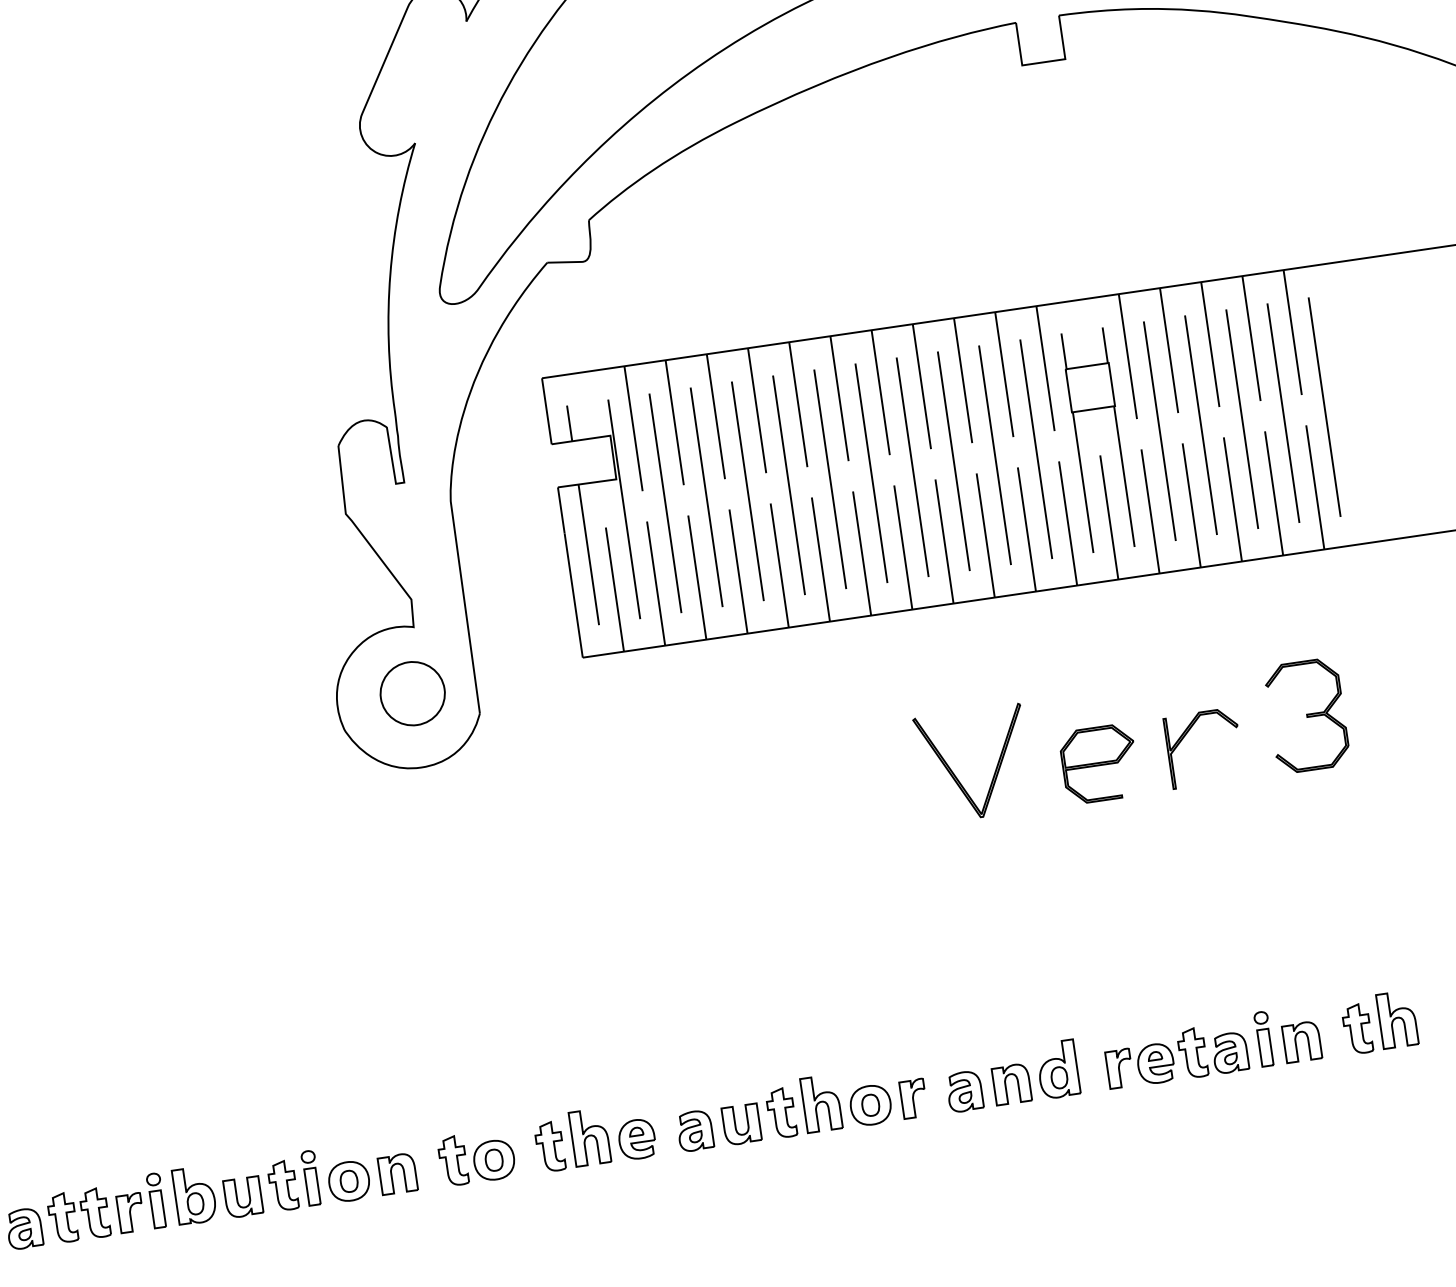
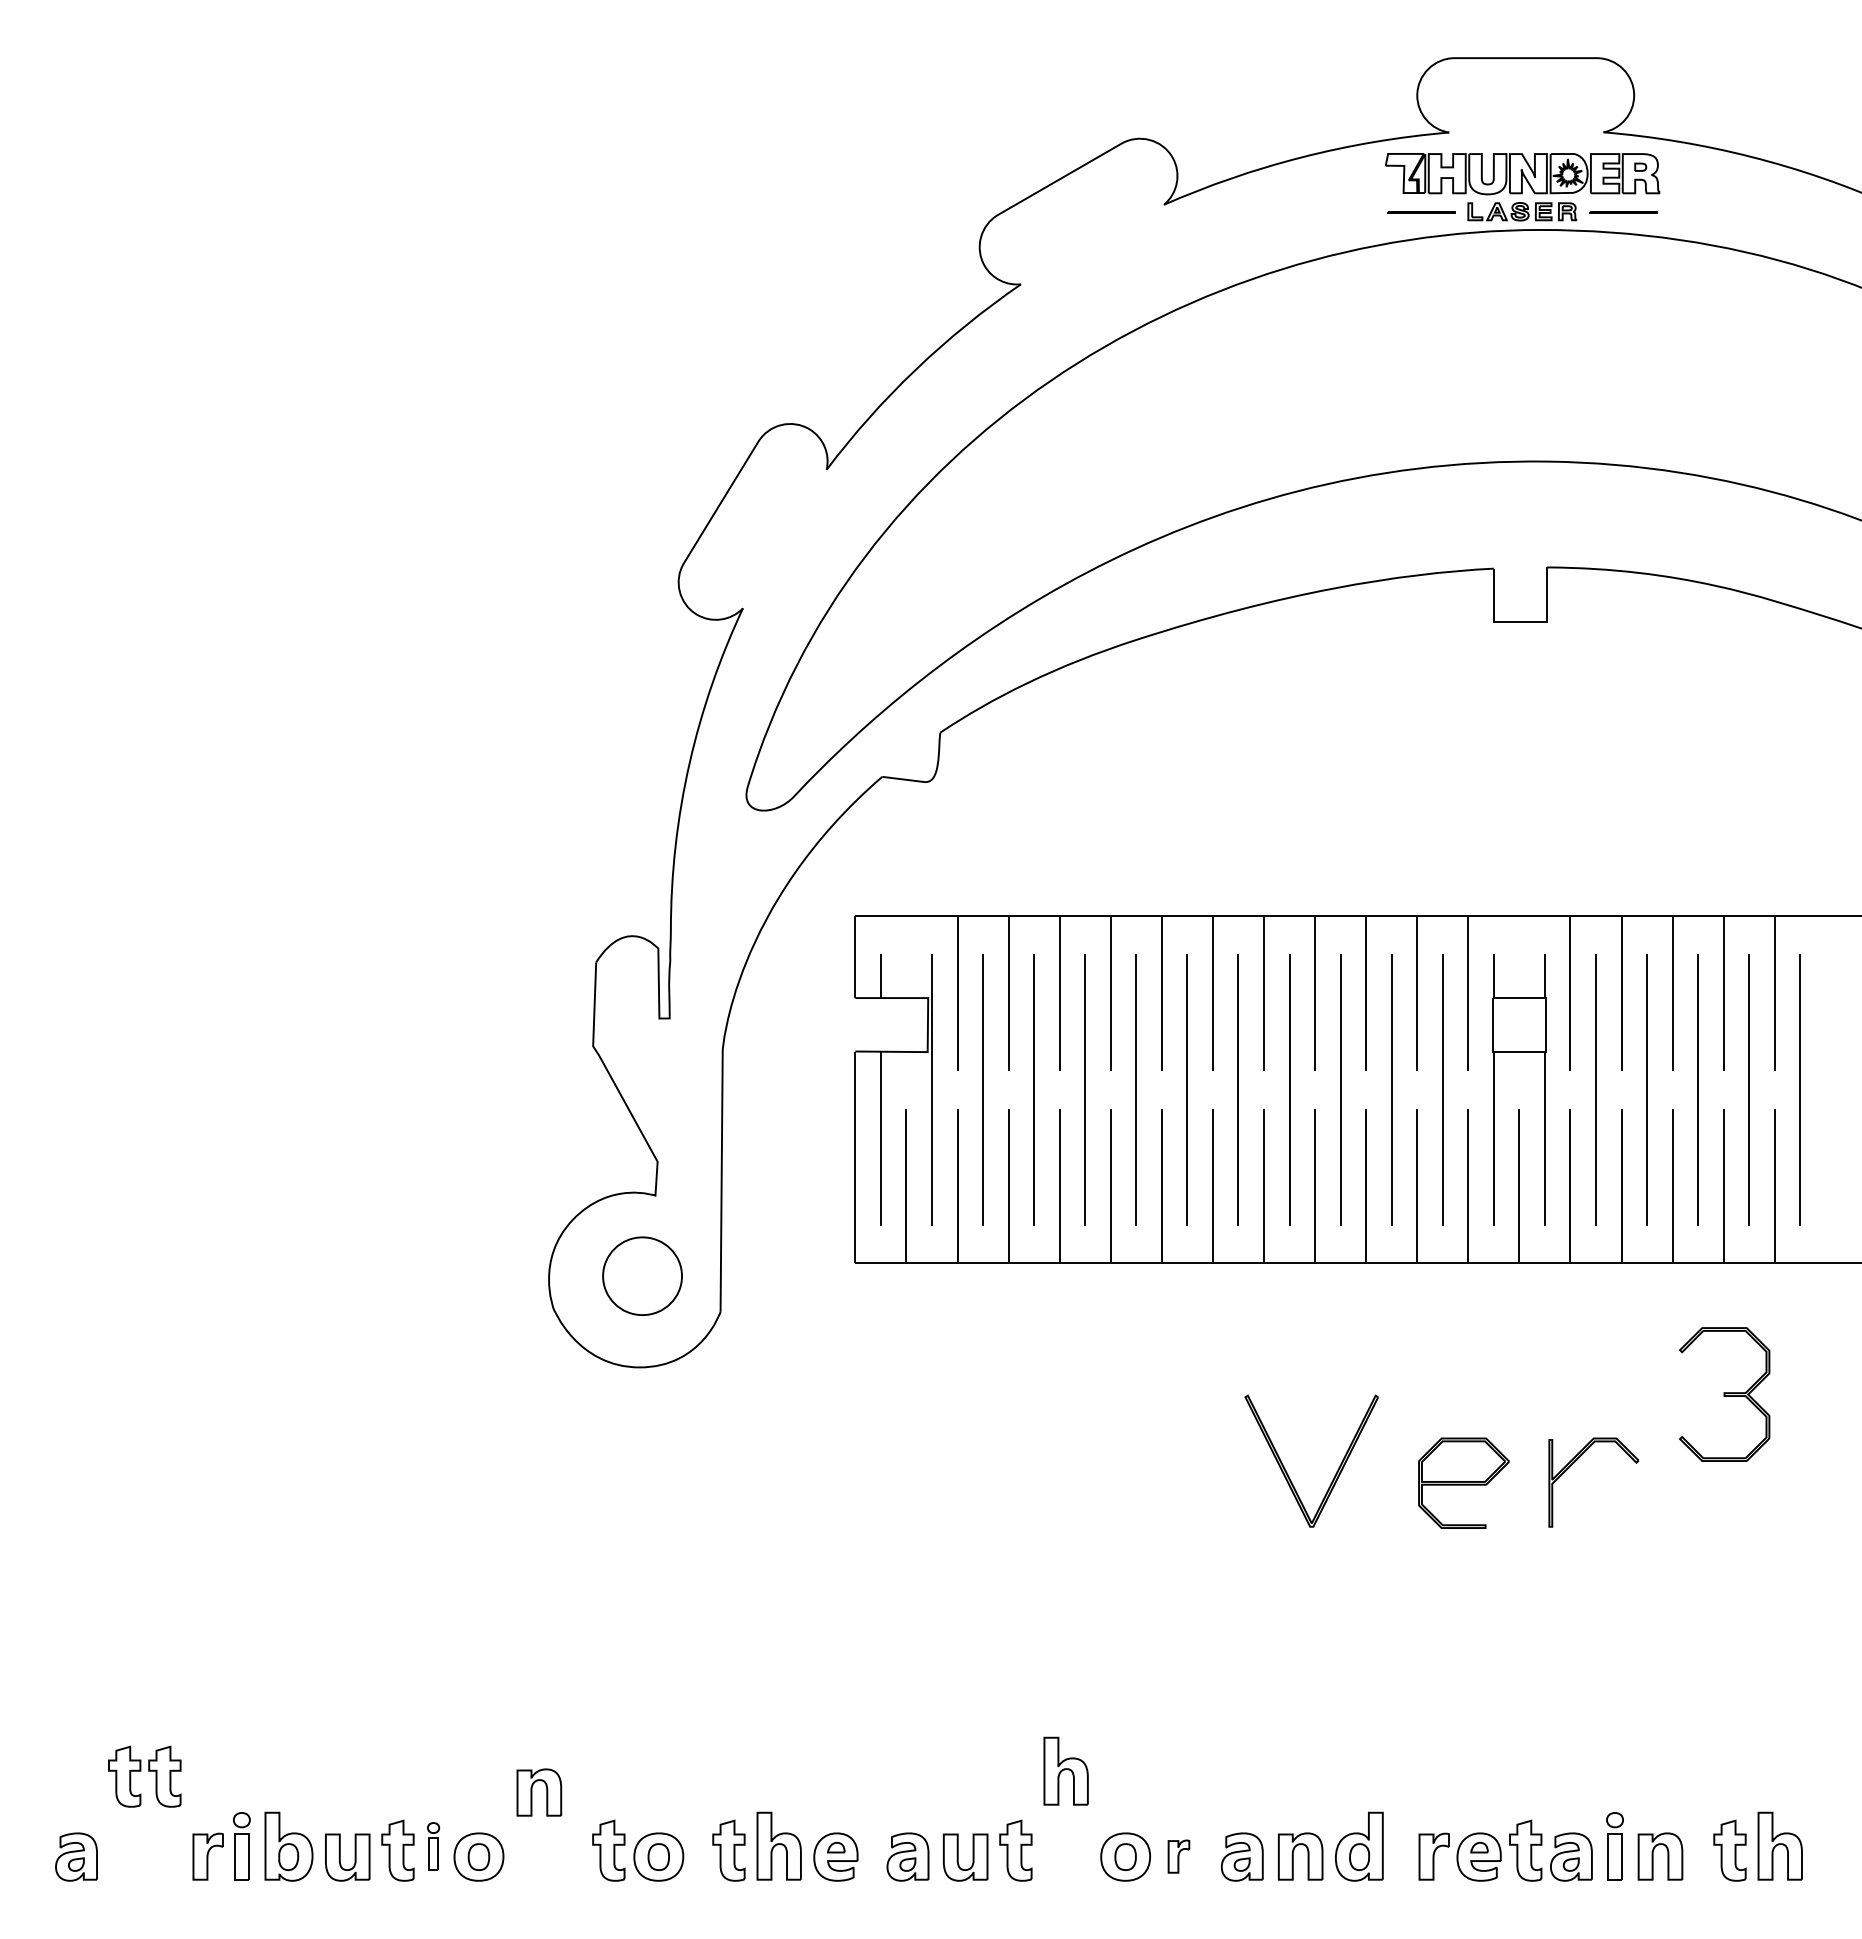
part: (1307, 715) -> (1724, 1394), moved
part: (913, 1098) -> (1178, 1856), size x0.7
part: (820, 1103) -> (1065, 1770), moved
part: (392, 1174) -> (532, 1792), moved
part: (311, 1178) -> (433, 1846), size x0.7
part: (78, 1215) -> (144, 1776), moved

